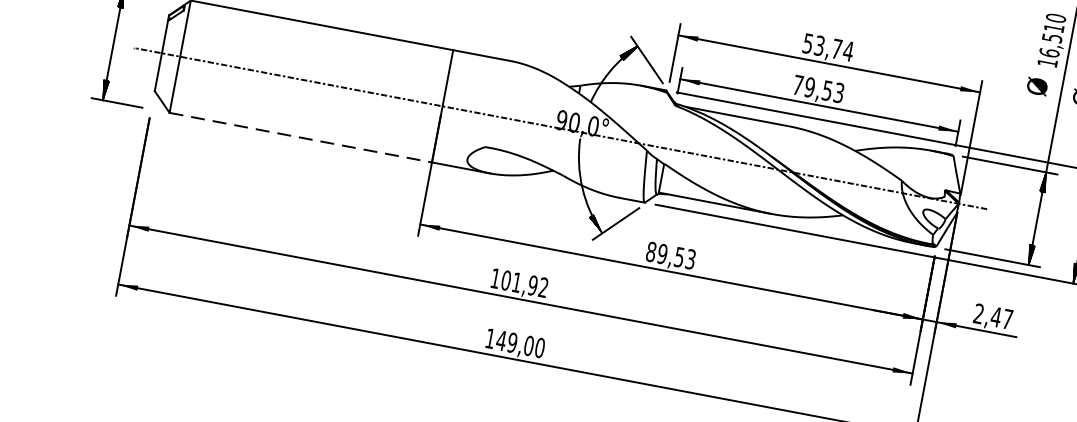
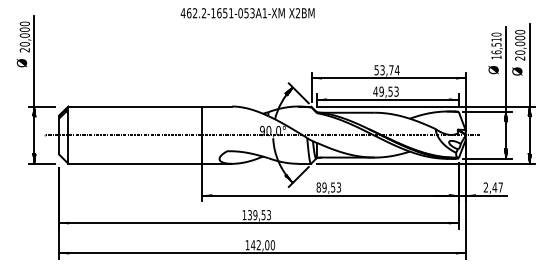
text: (797, 84) -> (375, 91), 79,53 -> 49,53
line: (301, 137) -> (135, 163), dashed -> solid
text: (522, 284) -> (258, 215), 101,92 -> 139,53
text: (511, 343) -> (258, 245), 149,00 -> 142,00

